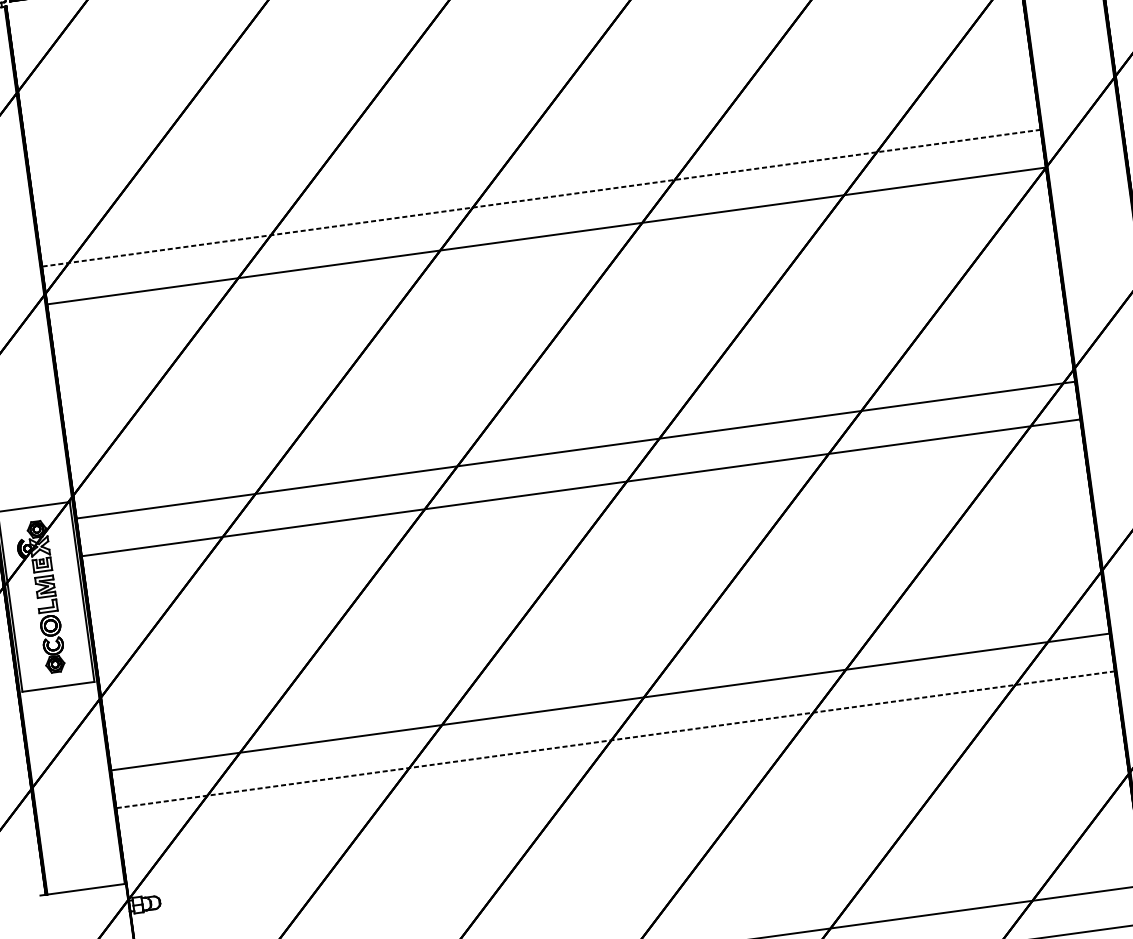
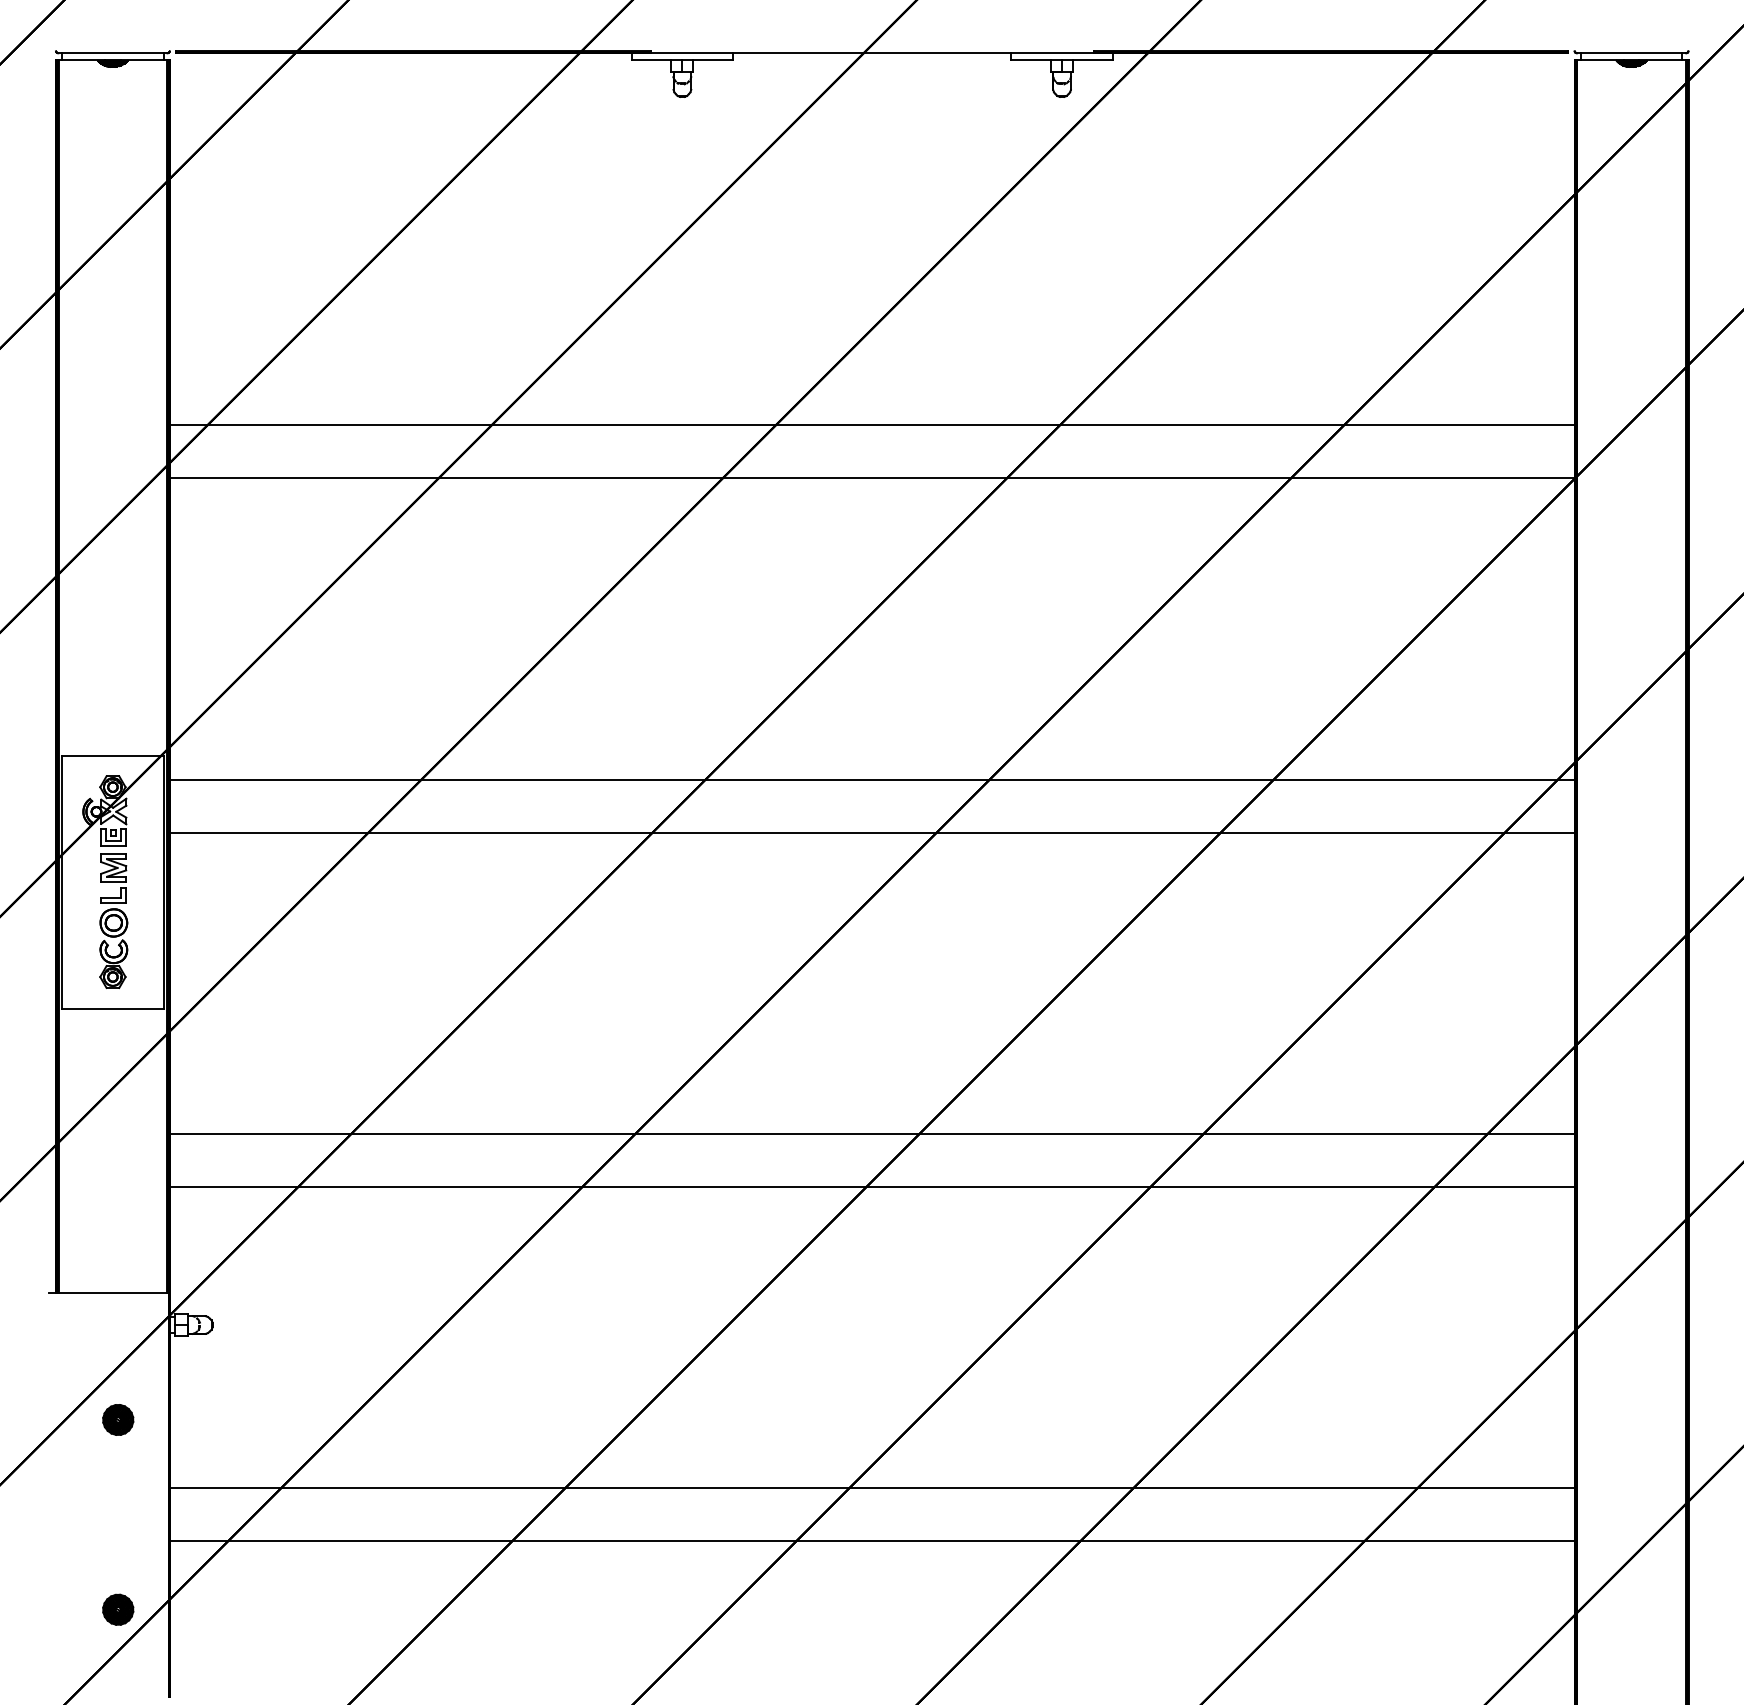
line: (540, 198) -> (871, 425), dashed -> solid
line: (615, 740) -> (871, 1187), dashed -> solid

